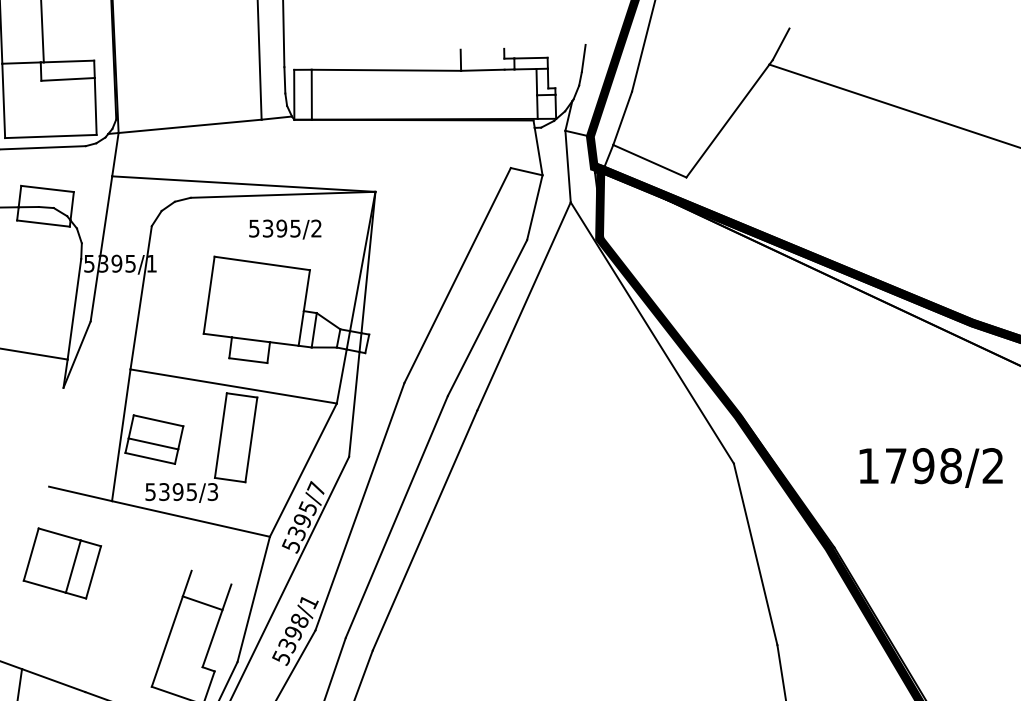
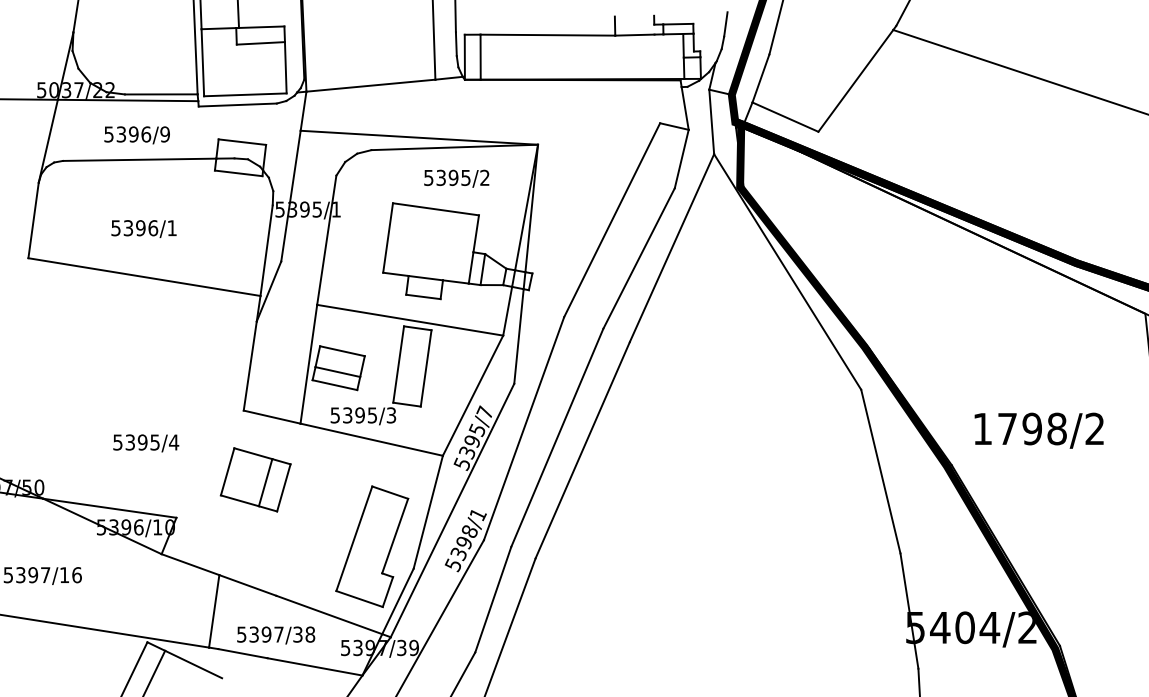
line: (55, 436) -> (249, 365), added
text: (930, 467) -> (1038, 430), moved
line: (202, 603) -> (390, 492), moved

